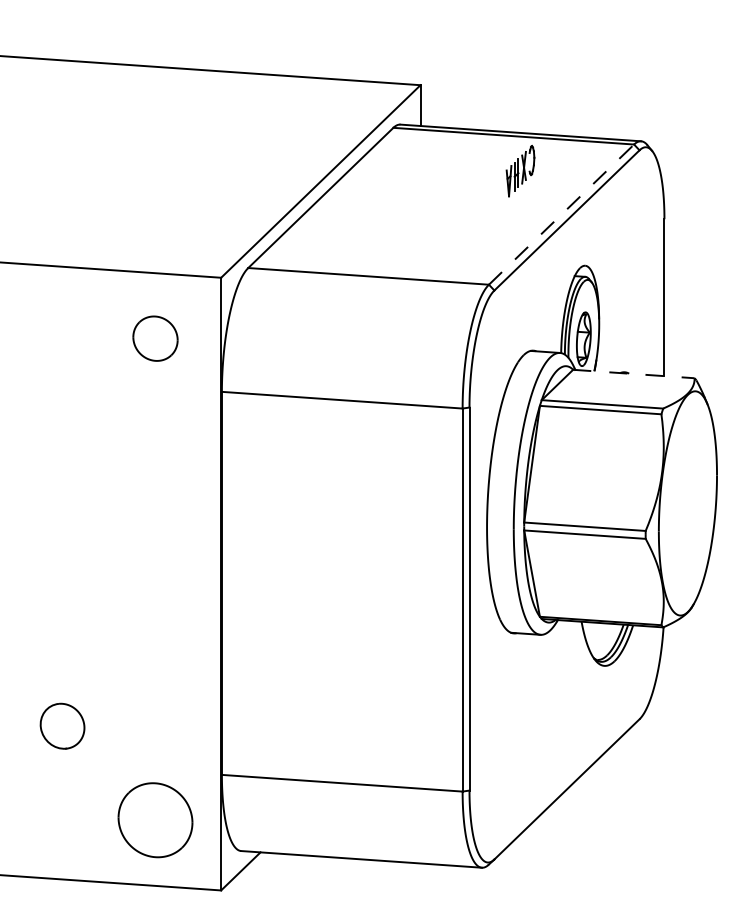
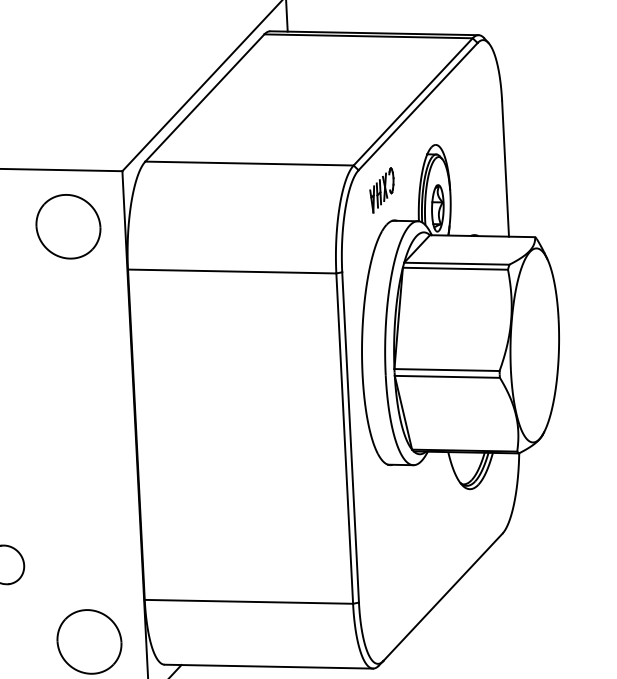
part: (520, 170) -> (382, 189), moved
line: (561, 214) -> (413, 101), dashed -> solid
part: (155, 338) -> (68, 226), size x1.67
line: (633, 374) -> (482, 236), dashed -> solid

